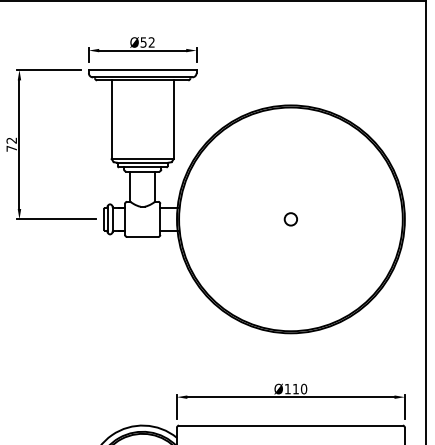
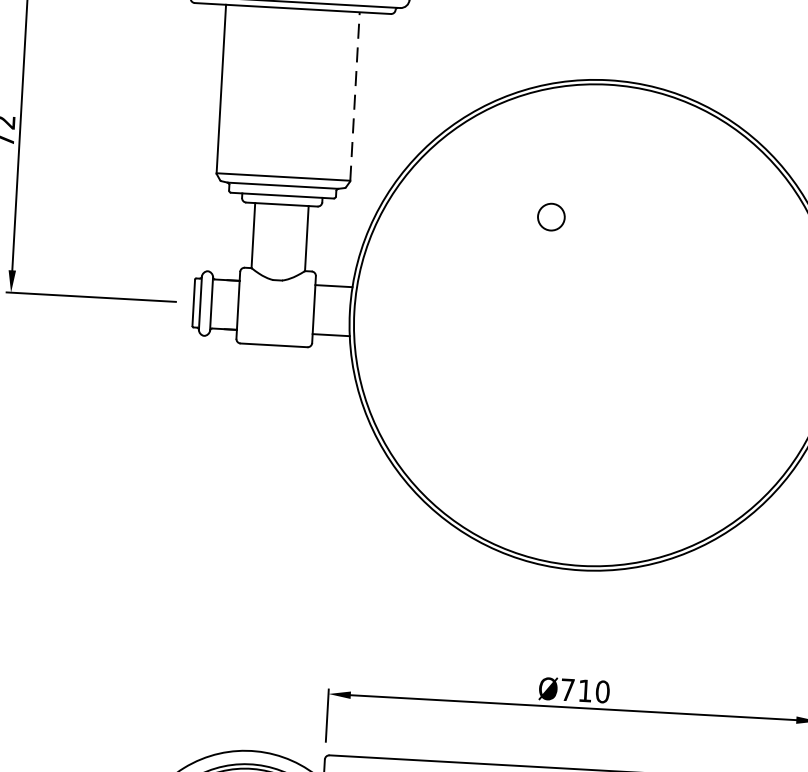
line: (173, 119) -> (354, 96), solid -> dashed
circle: (290, 219) -> (550, 217), moved
text: (287, 389) -> (567, 690), Ø110 -> Ø710

